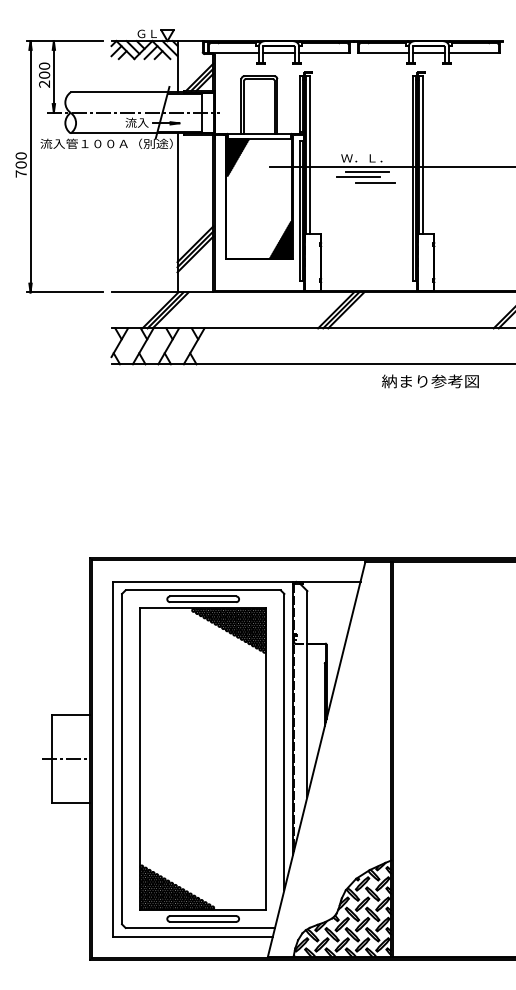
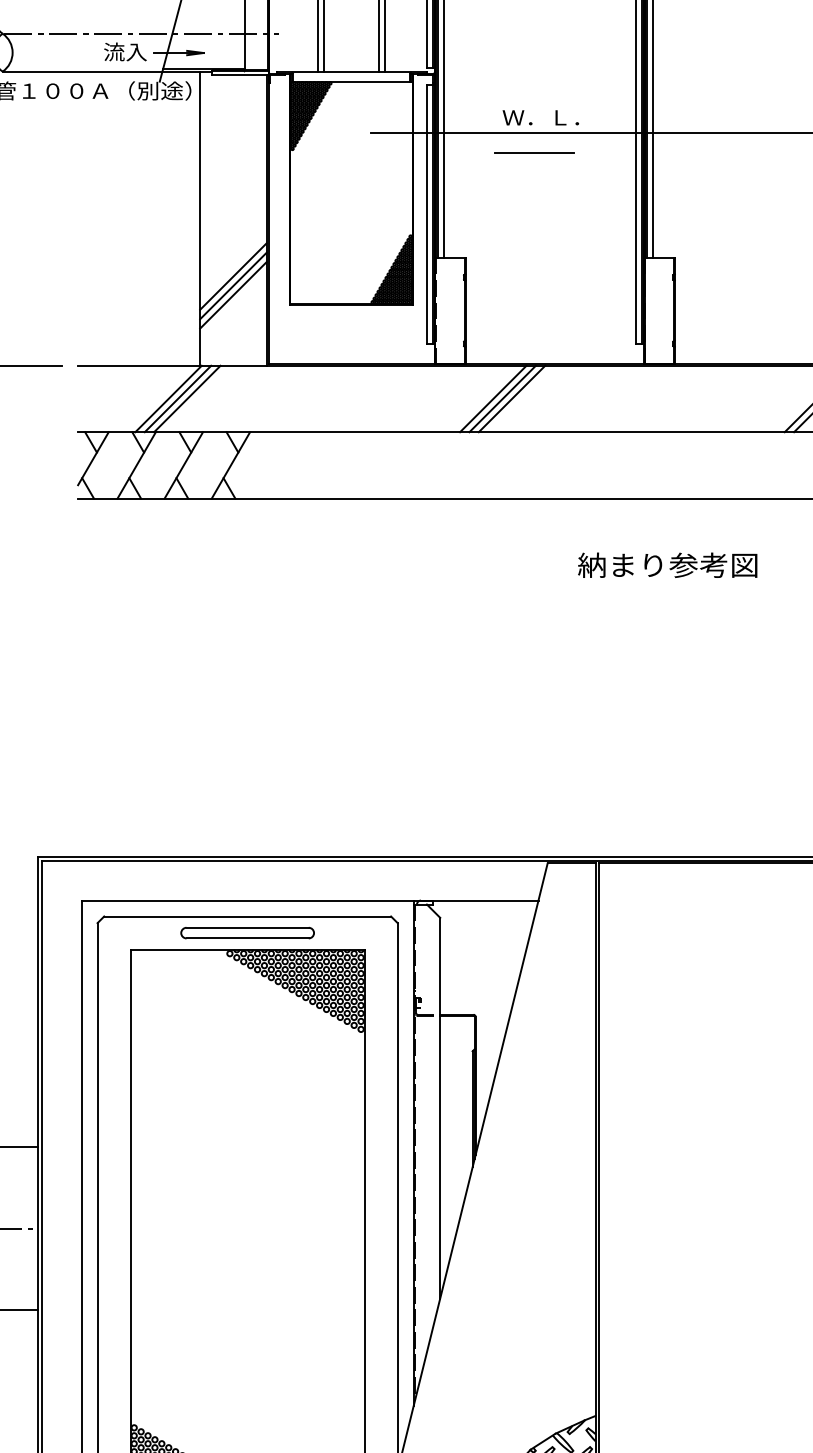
line: (367, 171) -> (551, 142), removed
line: (375, 182) -> (566, 162), removed
text: (430, 381) -> (667, 565), moved

